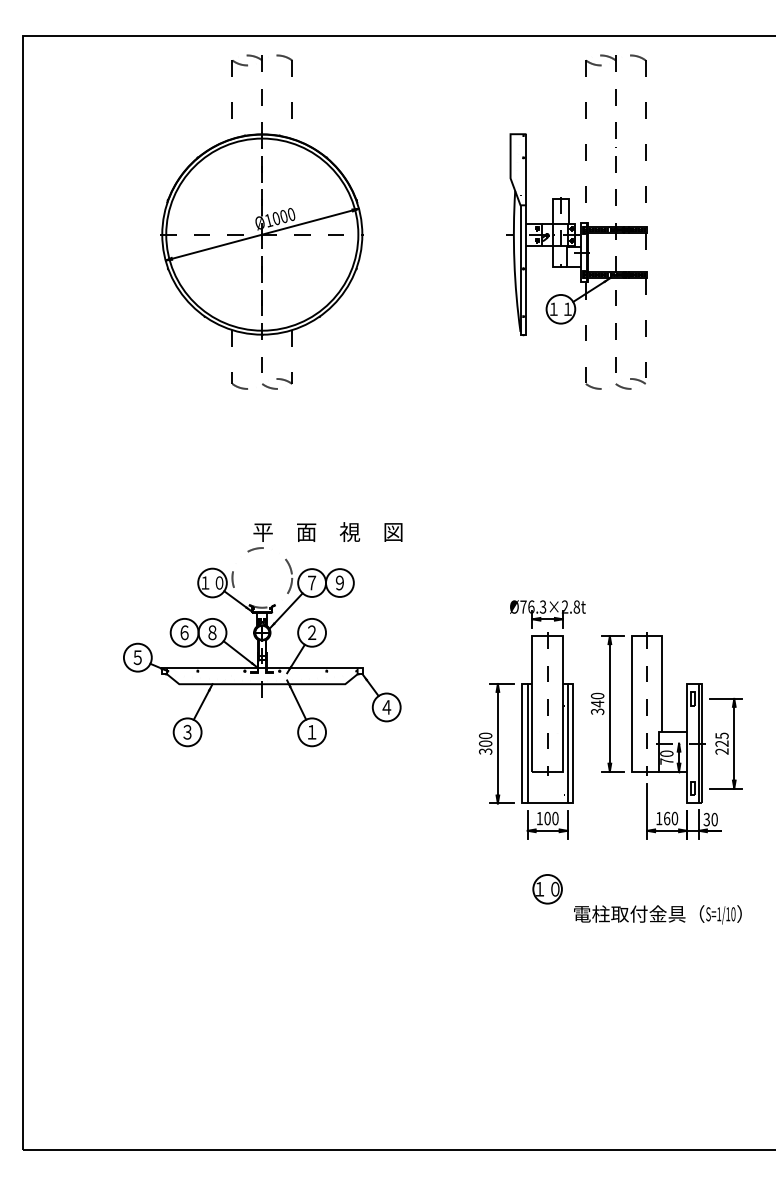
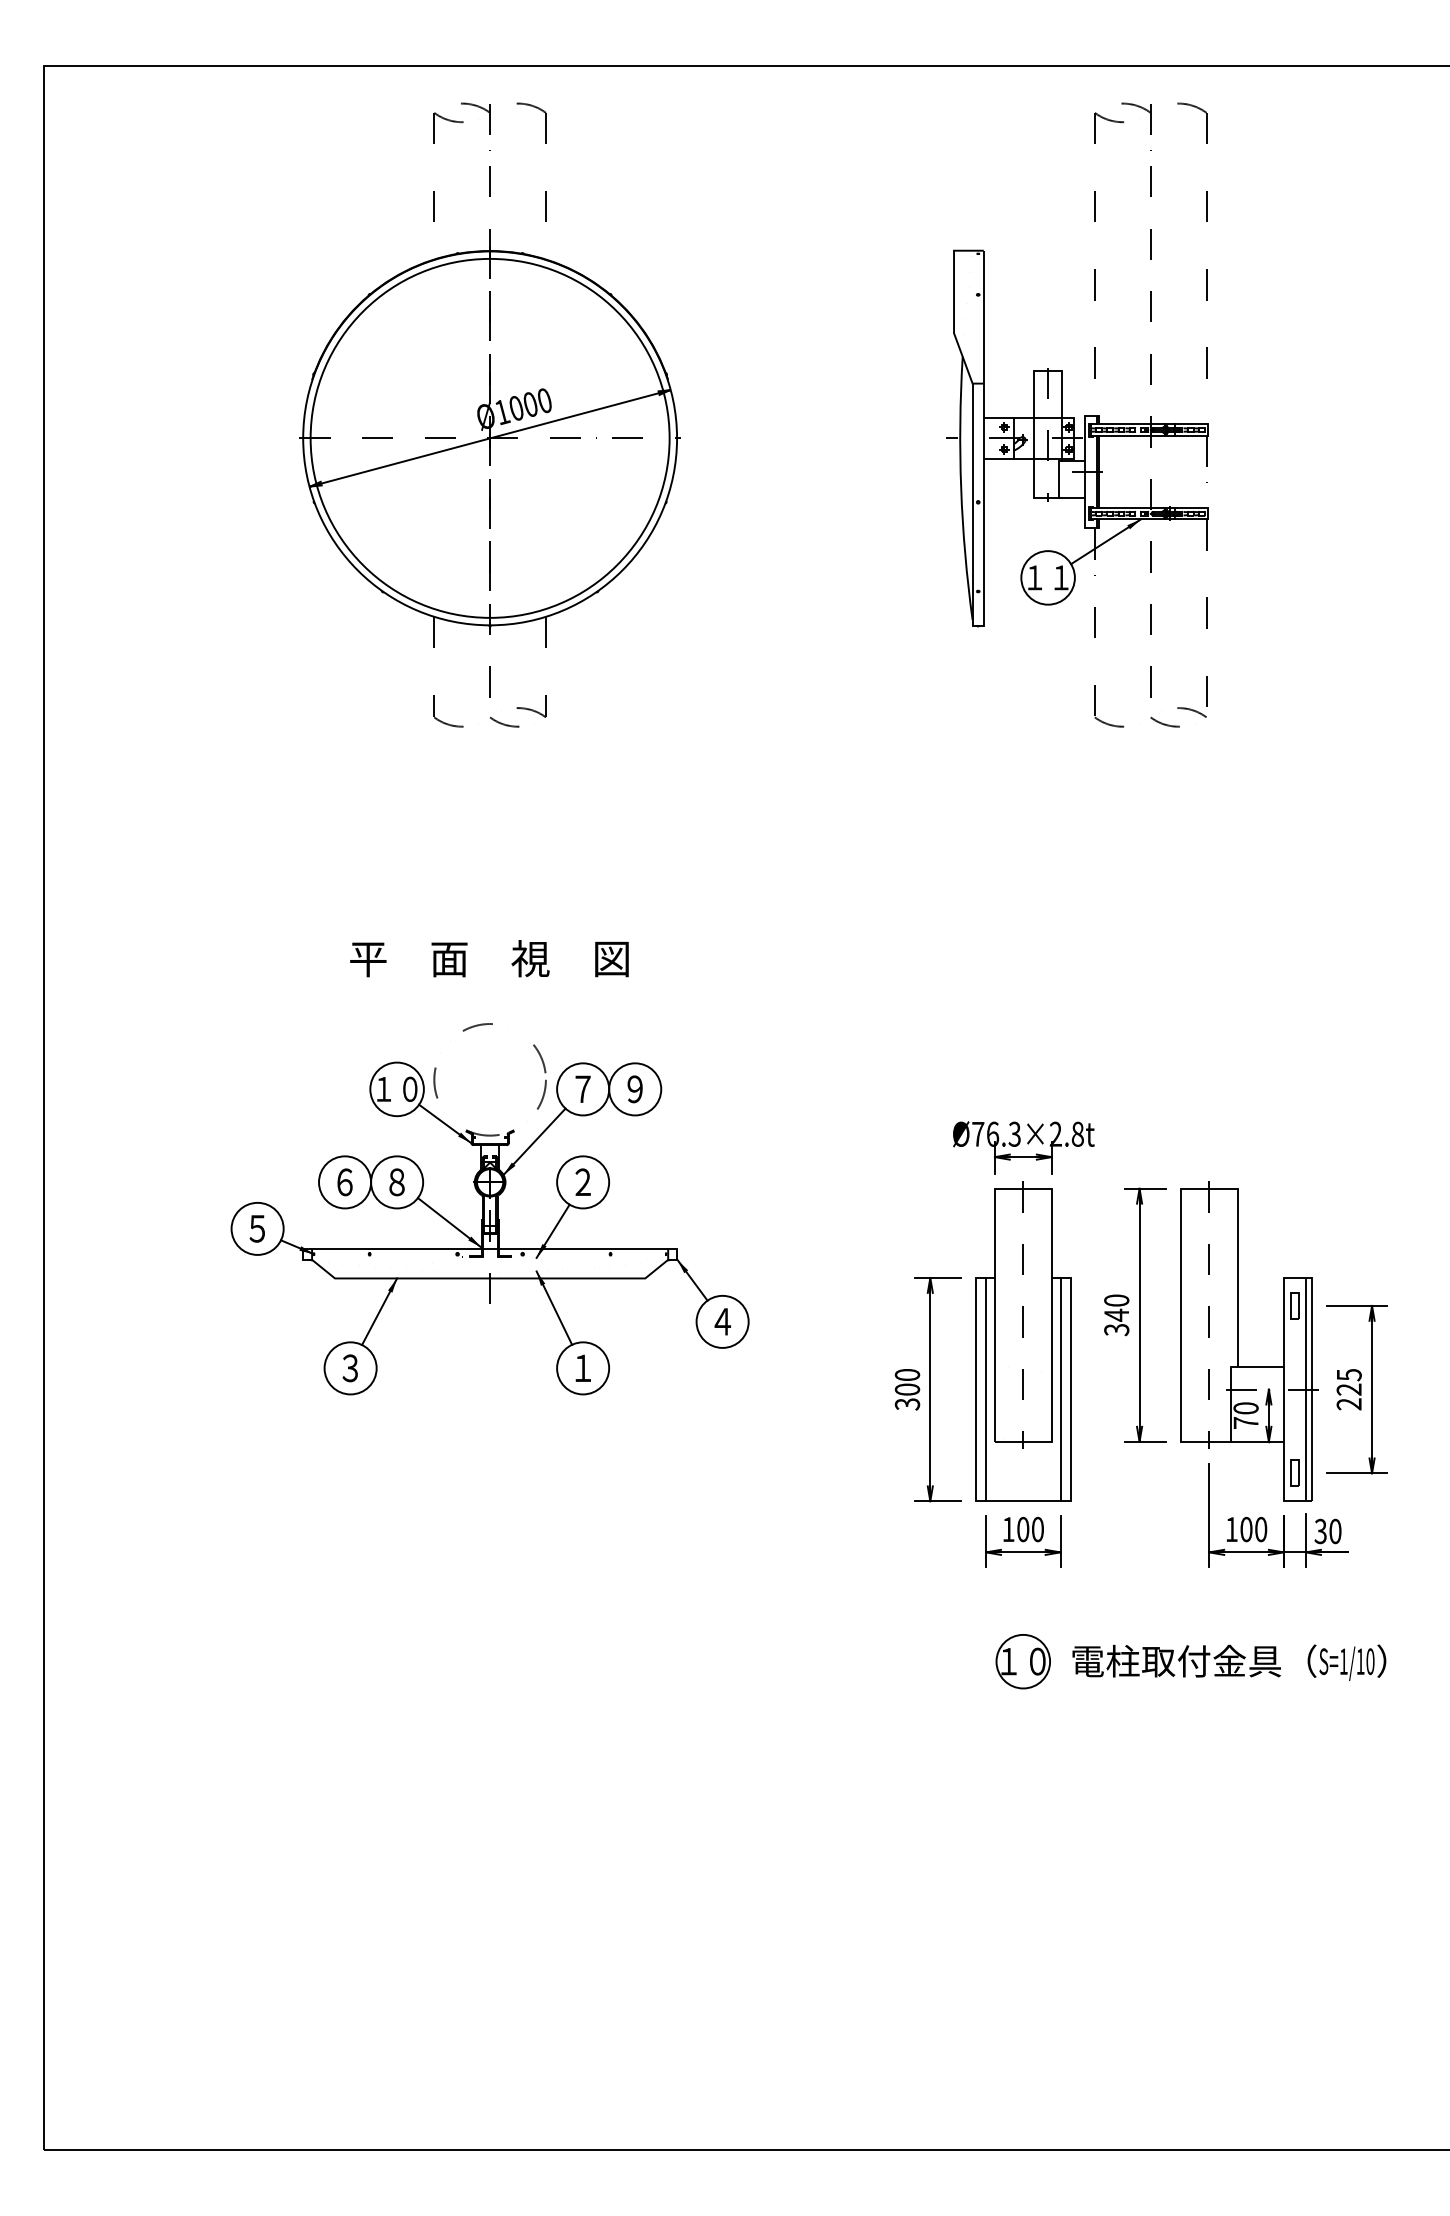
text: (327, 531) -> (488, 957), moved
text: (667, 818) -> (1247, 1529), 160 -> 100
text: (657, 914) -> (1228, 1662), moved

